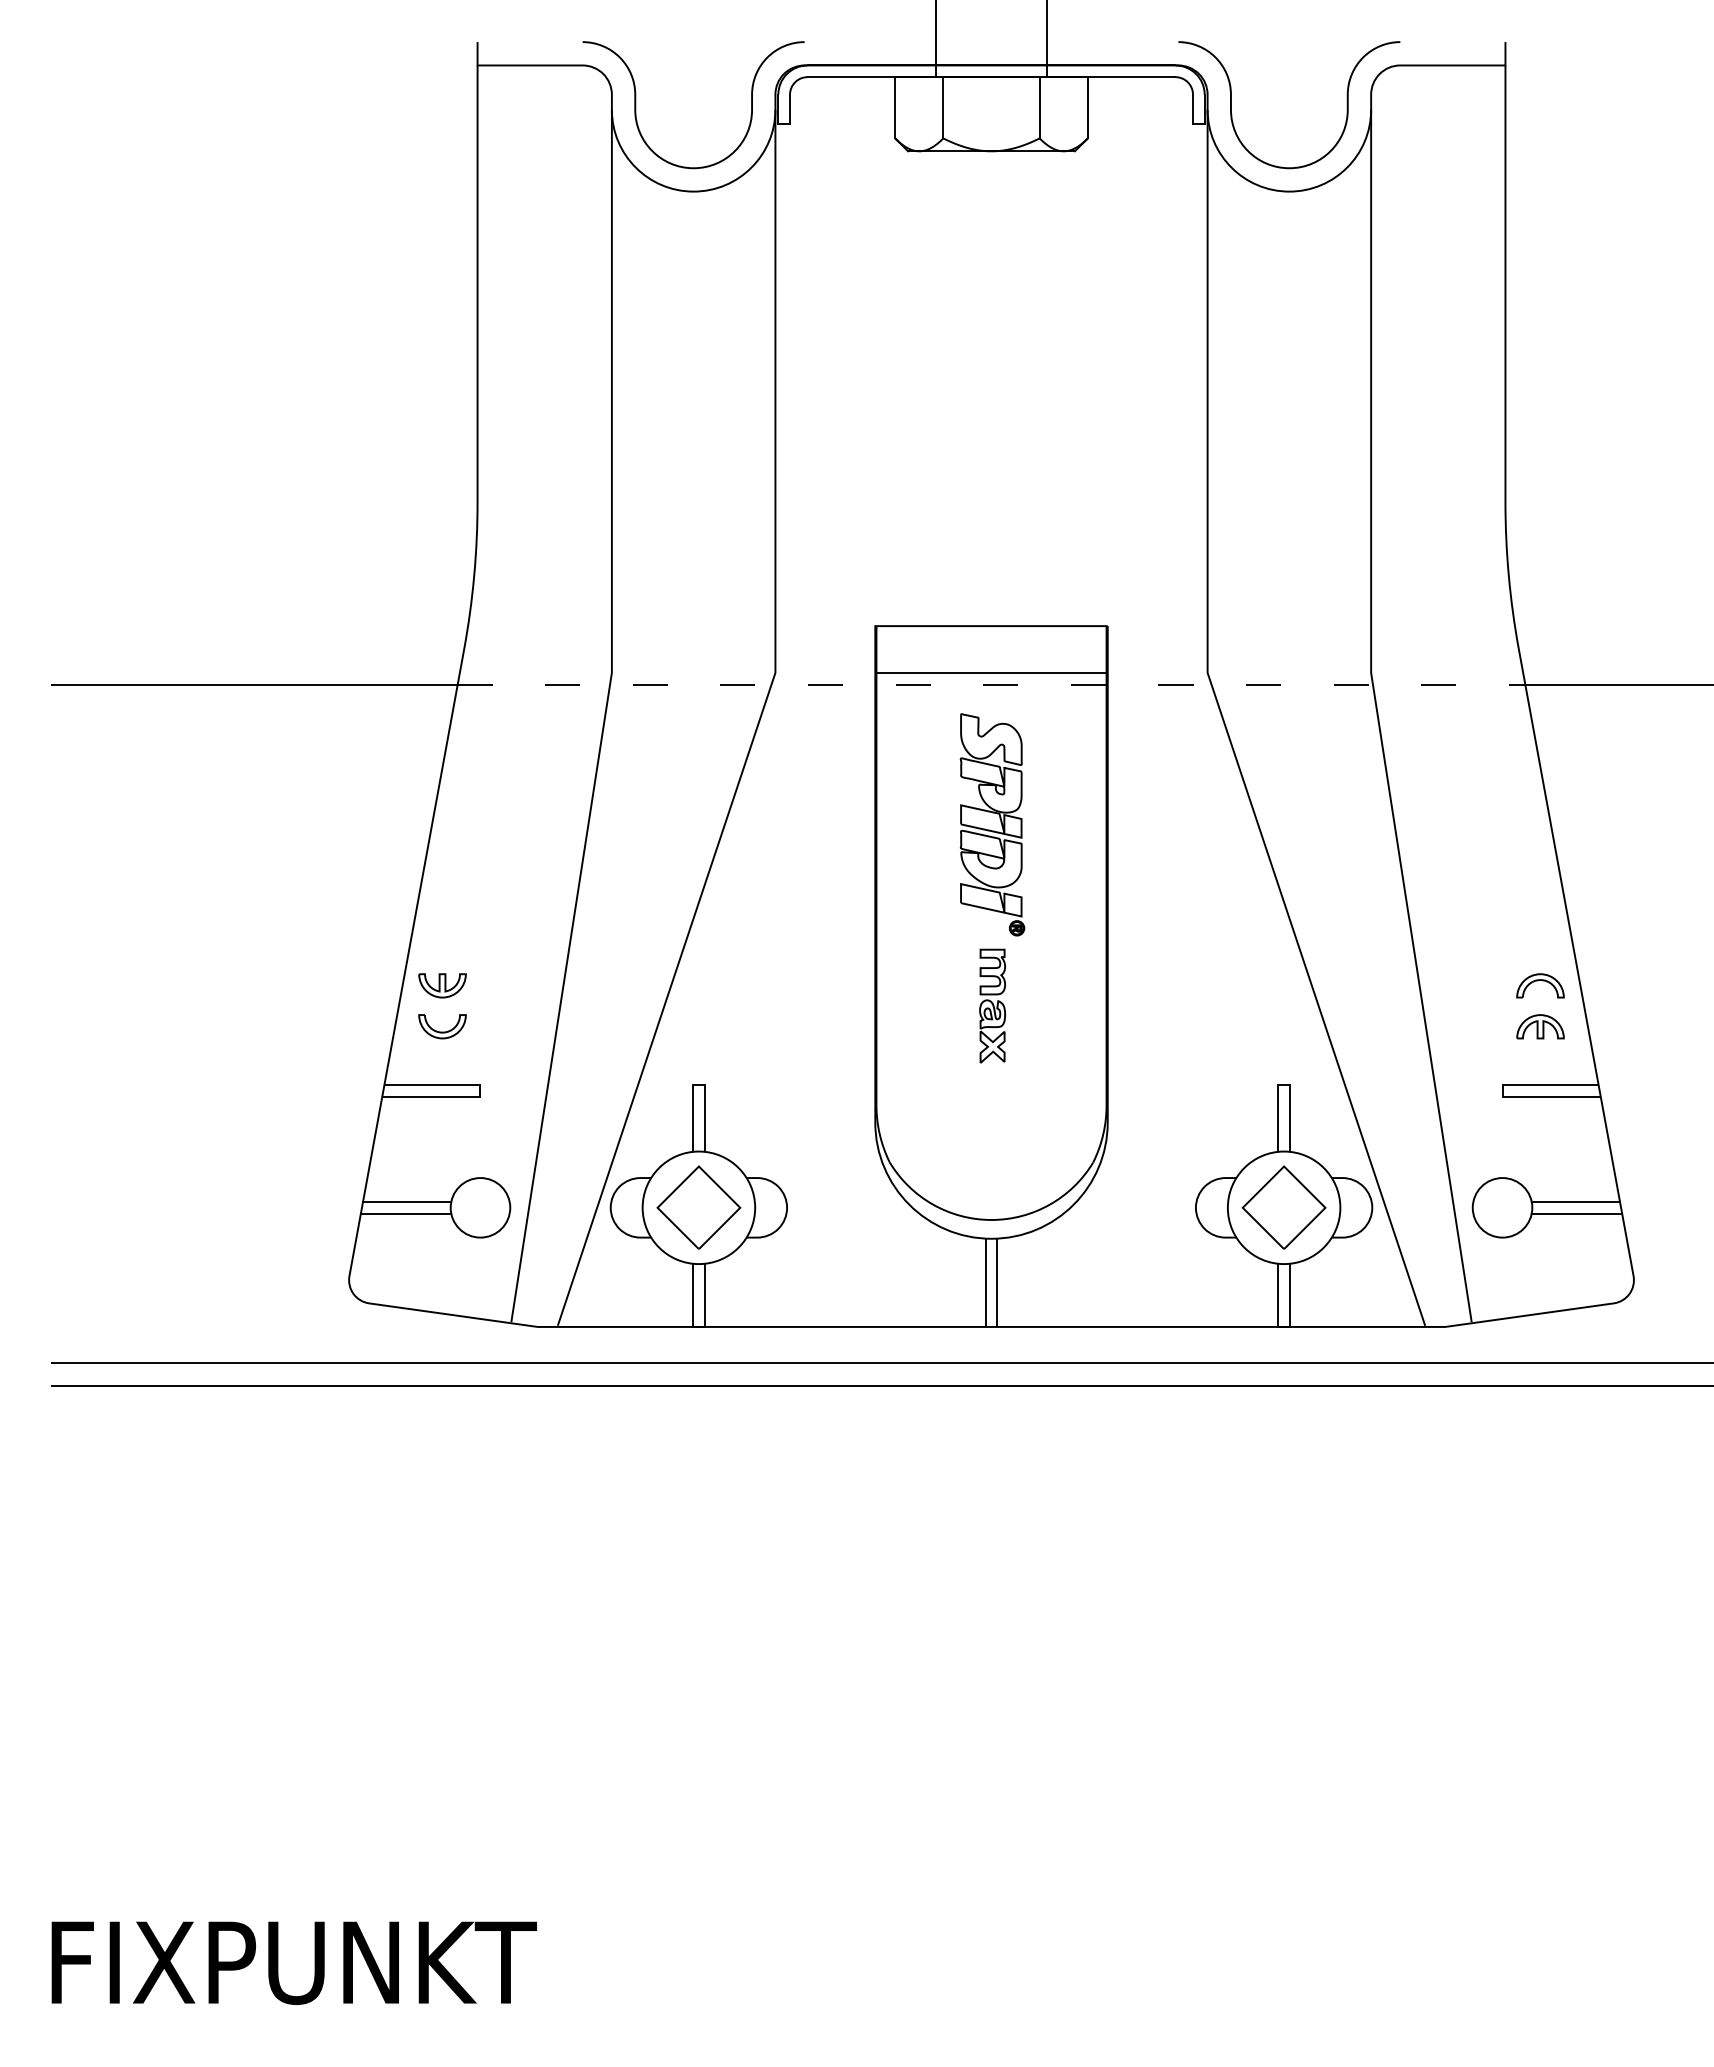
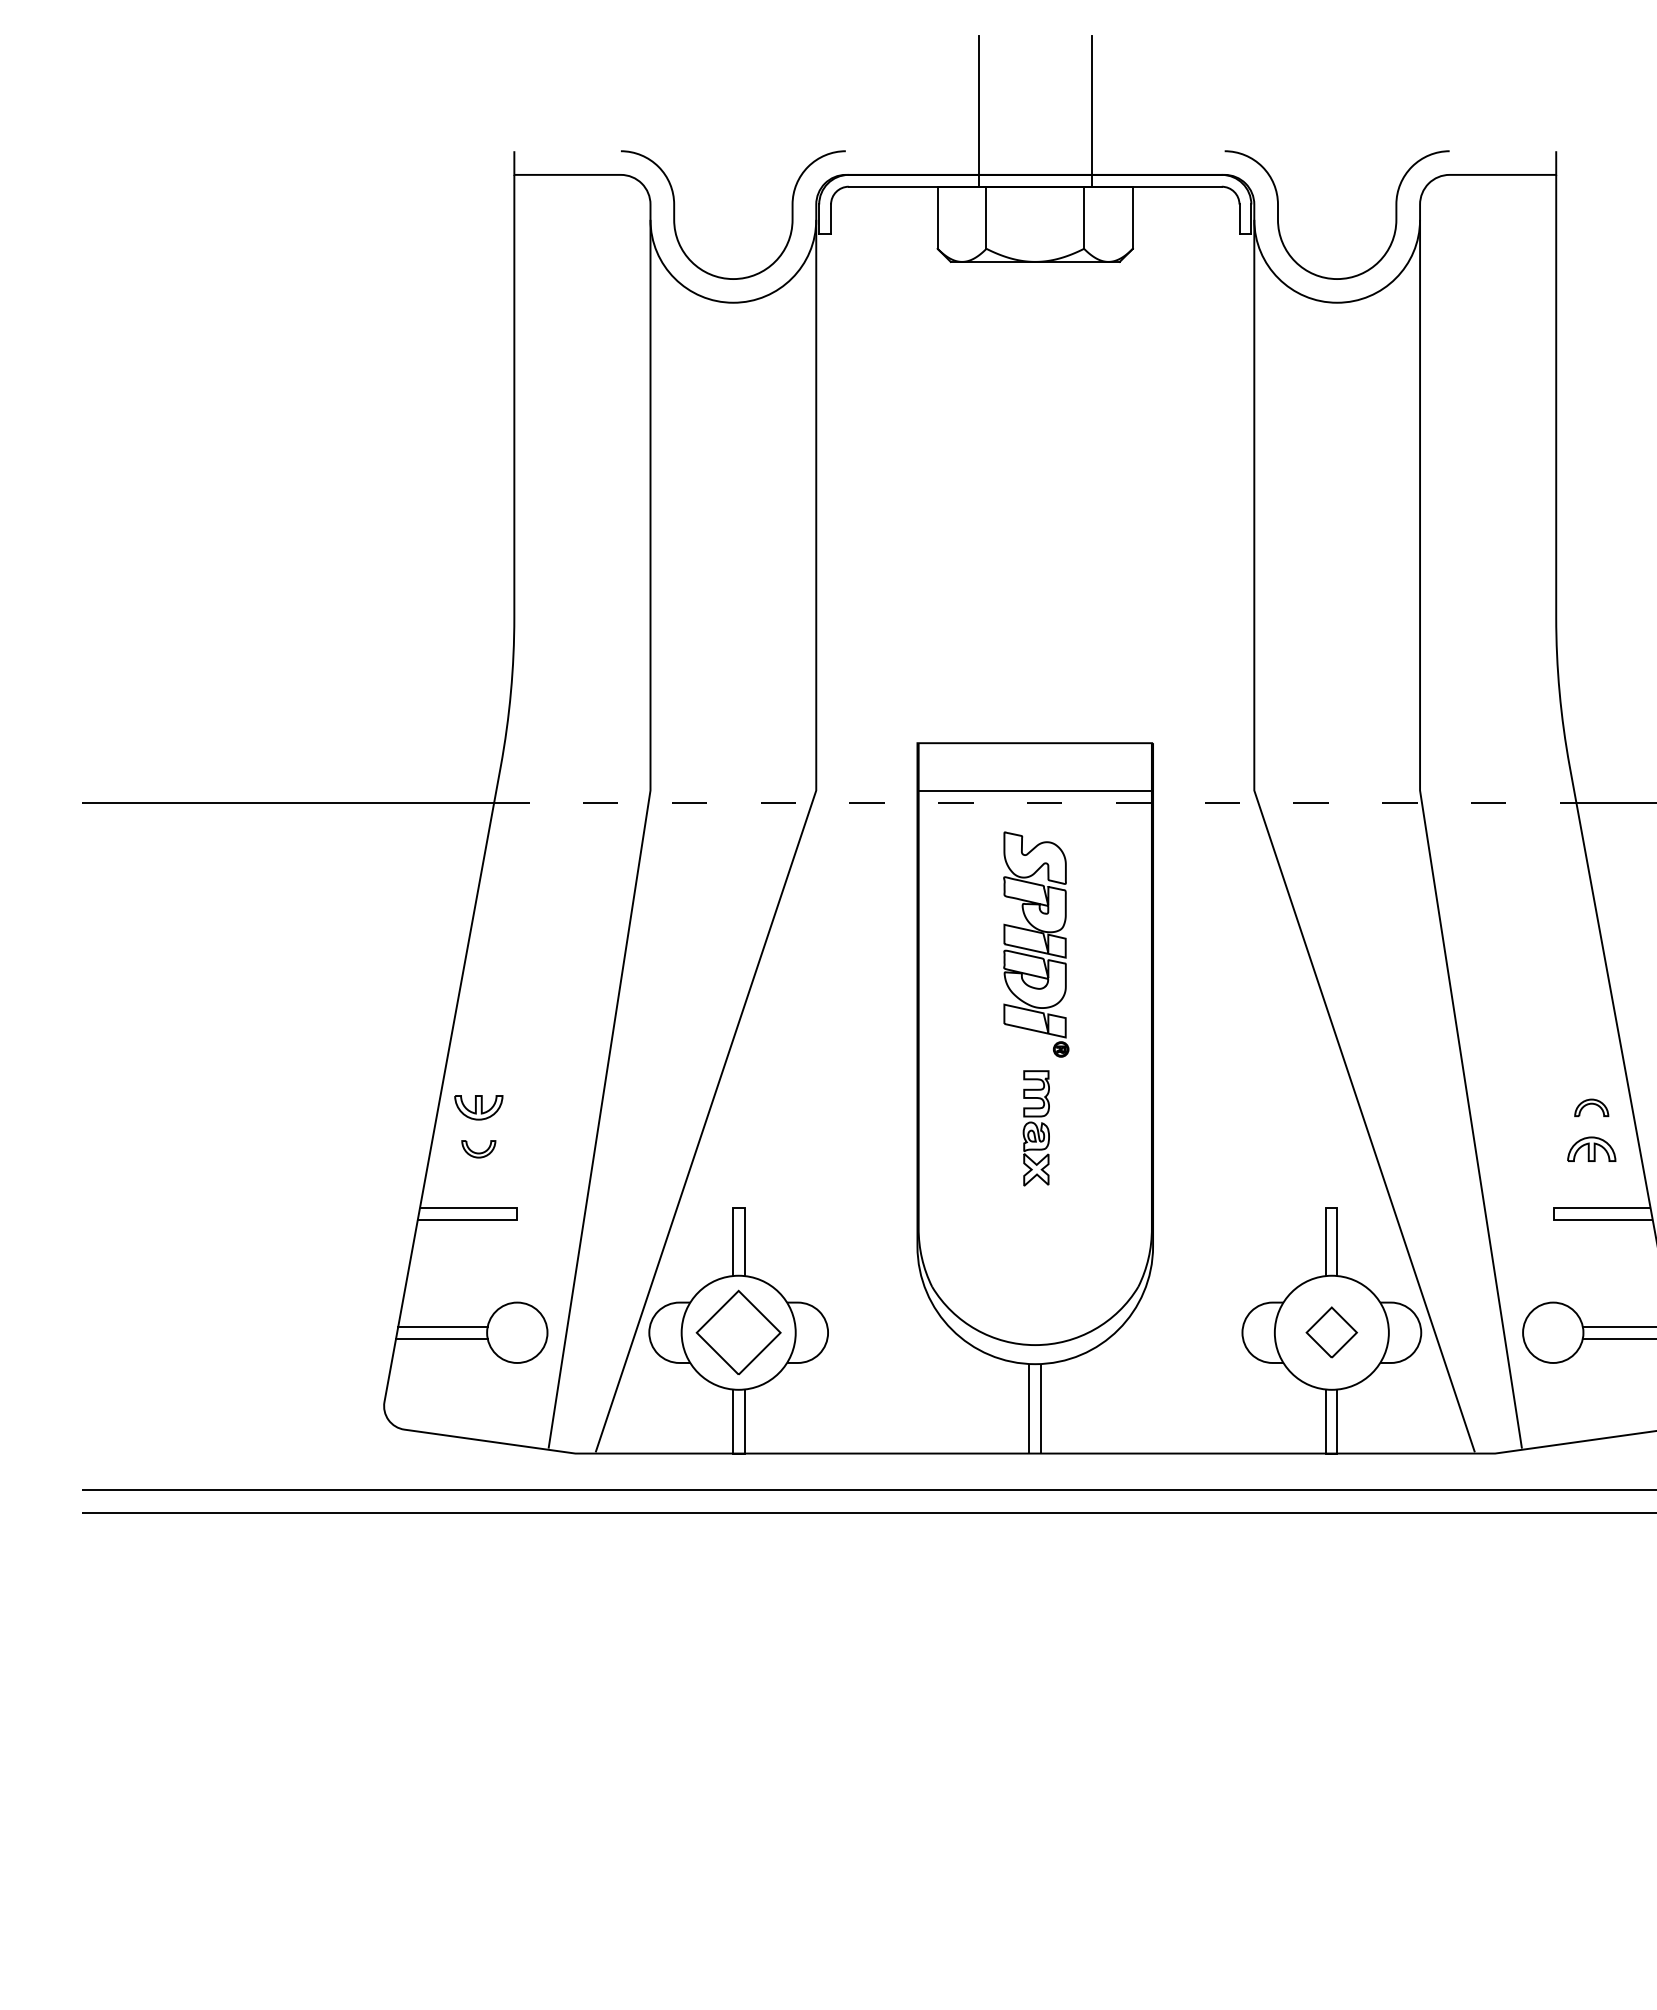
part: (1540, 985) -> (1591, 1107), size x0.7
part: (442, 1026) -> (478, 1149), size x0.7
part: (1283, 1207) -> (1331, 1332), size x0.6

